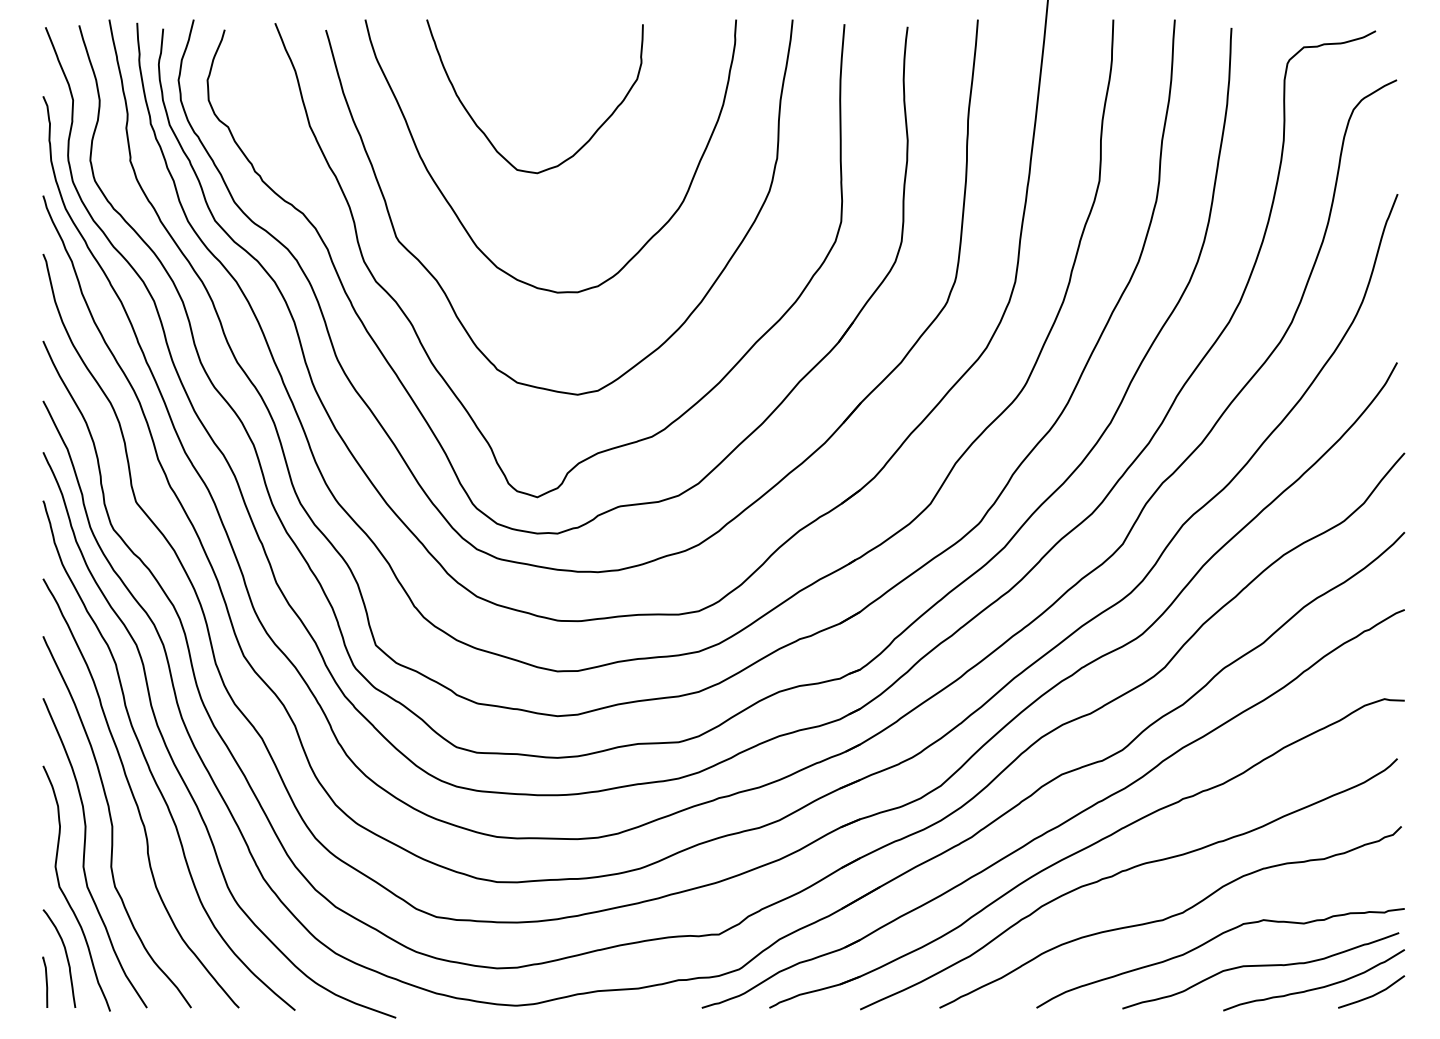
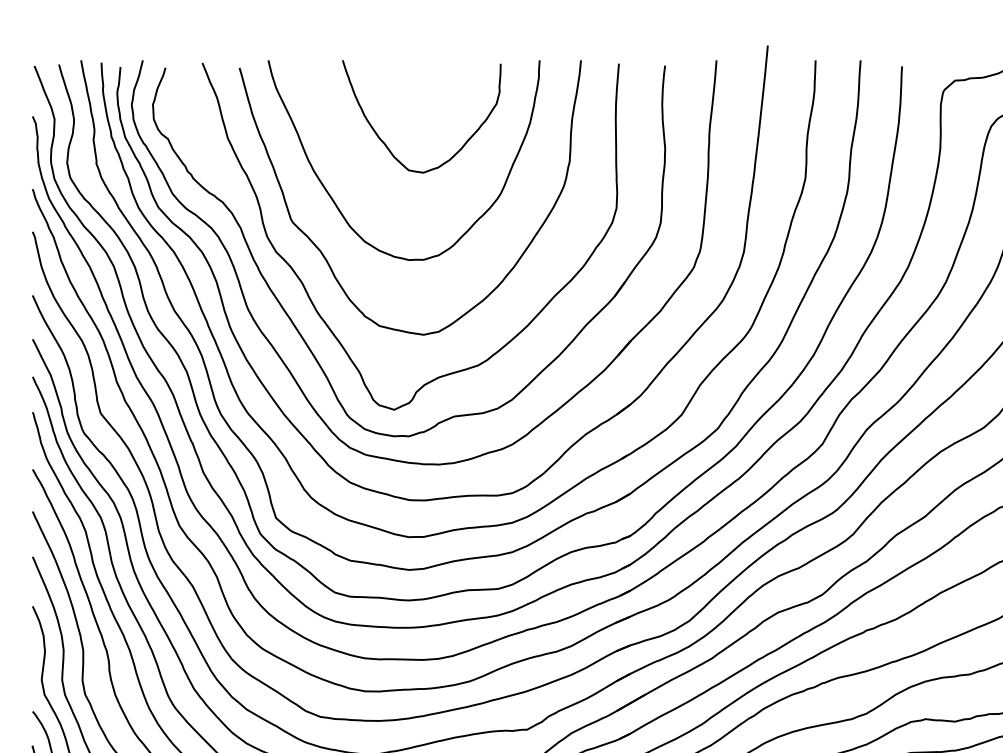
curve: (485, 133) -> (385, 143), moved

